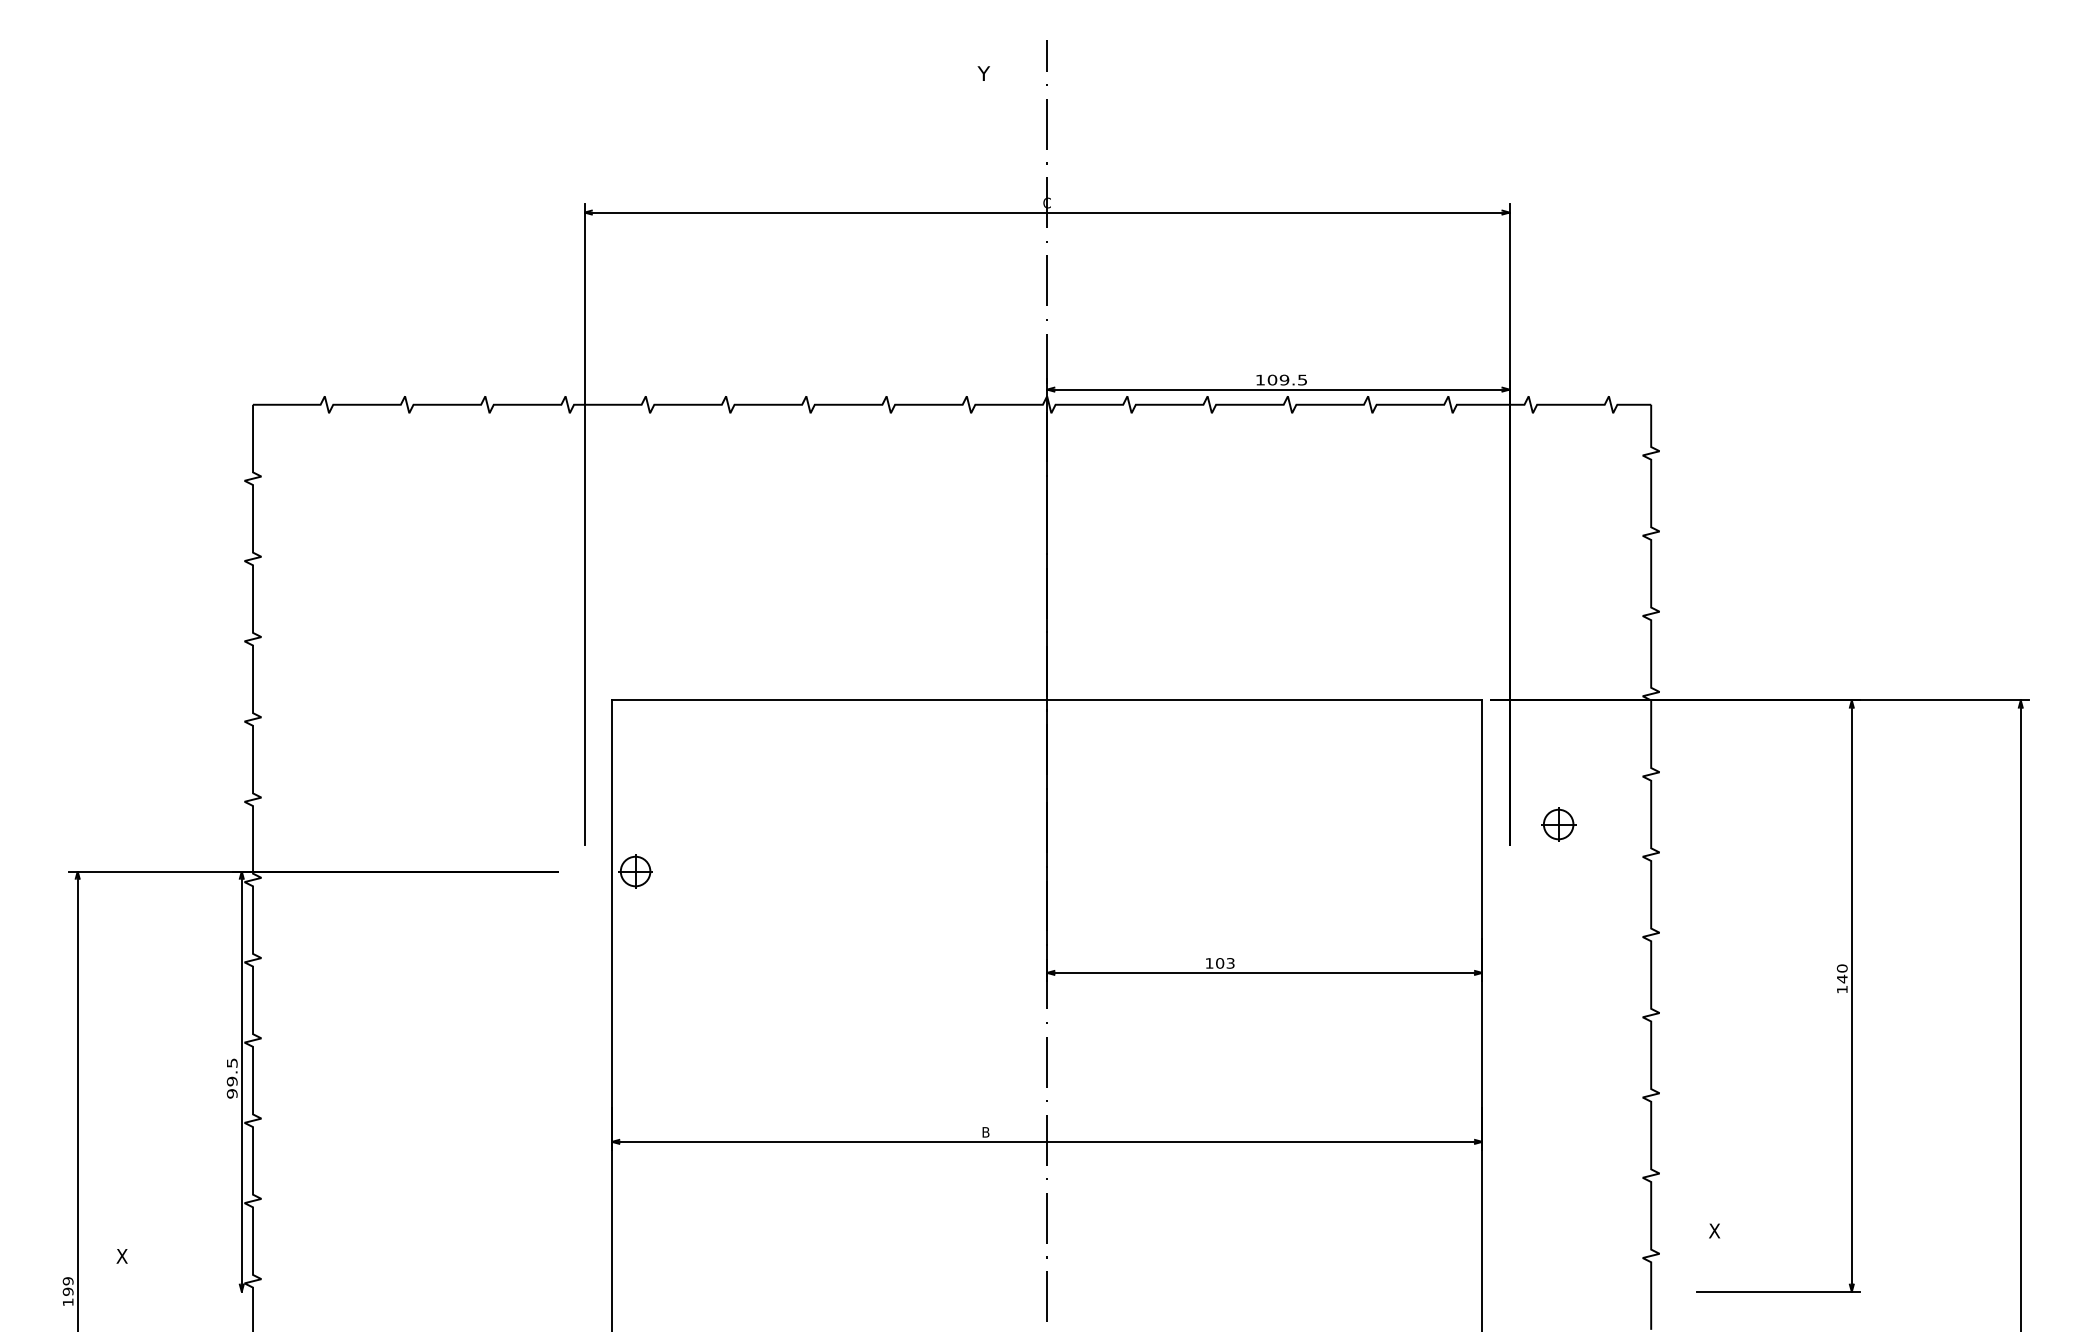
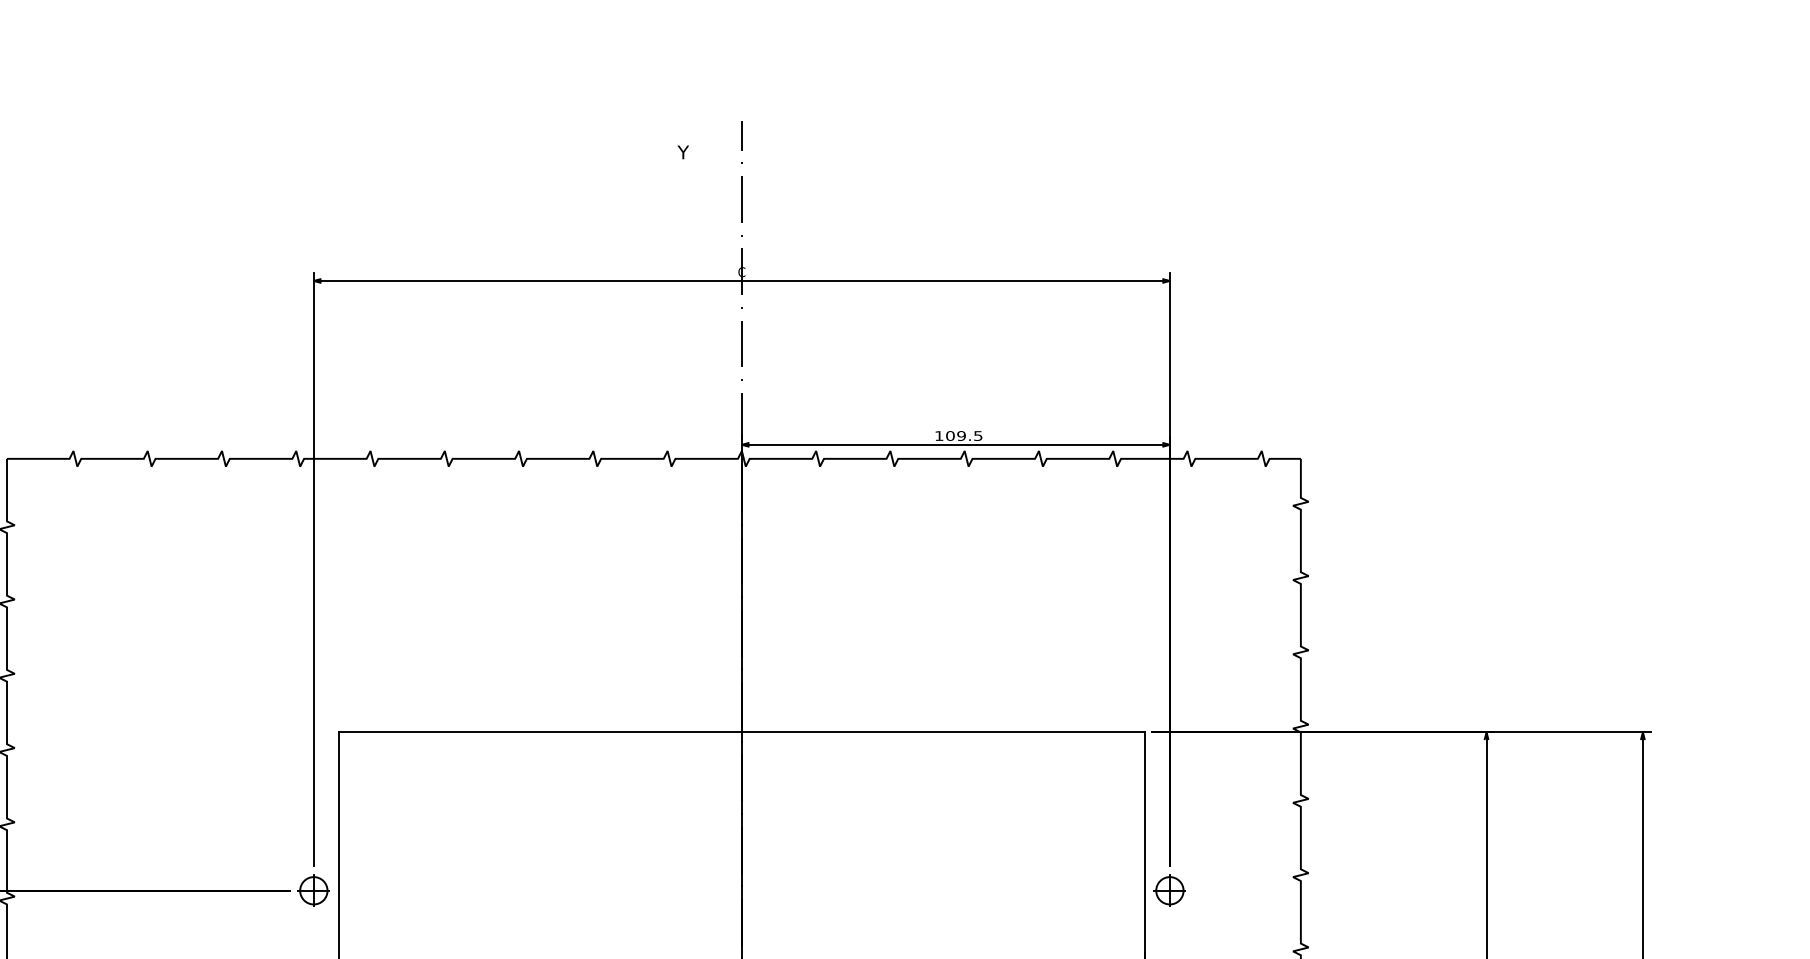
part: (1558, 824) -> (1169, 890), moved
part: (635, 871) -> (313, 890), moved

